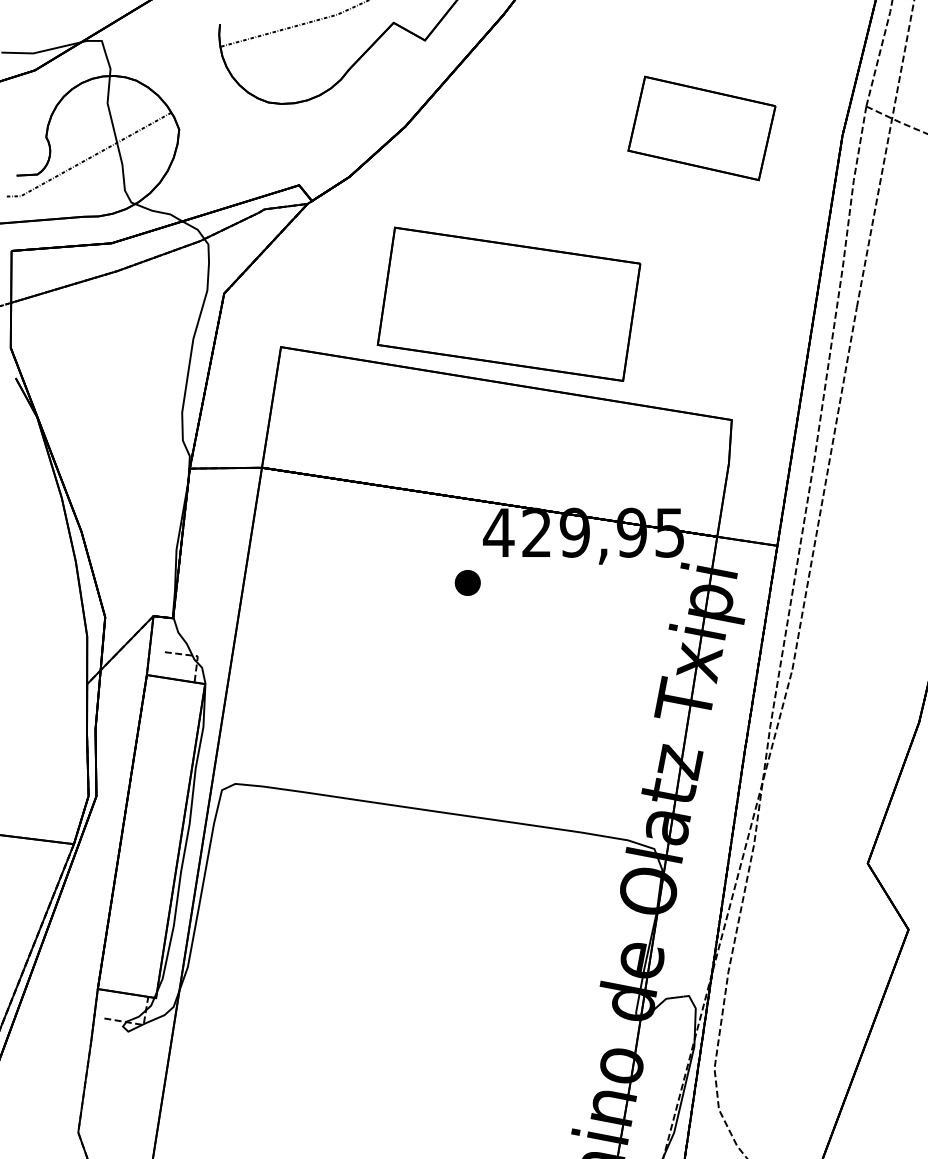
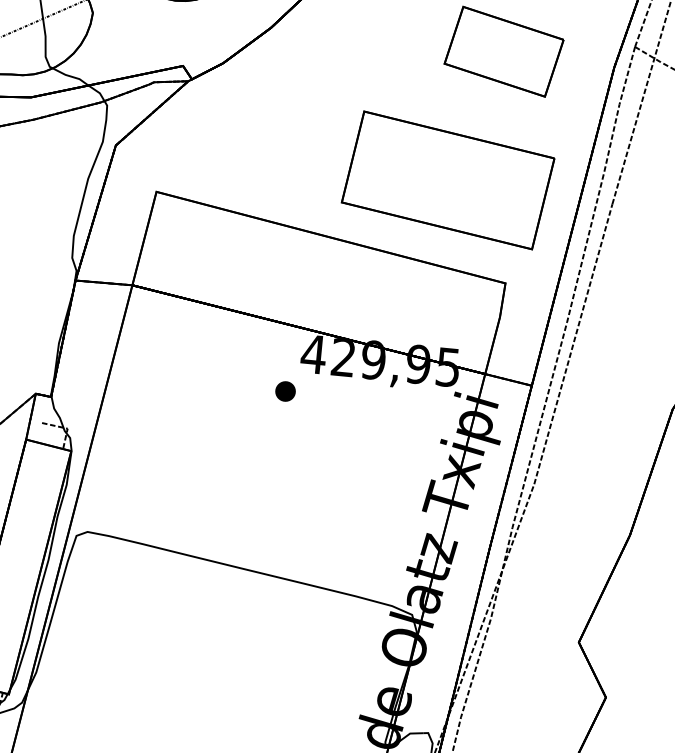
part: (508, 303) -> (447, 179), moved

